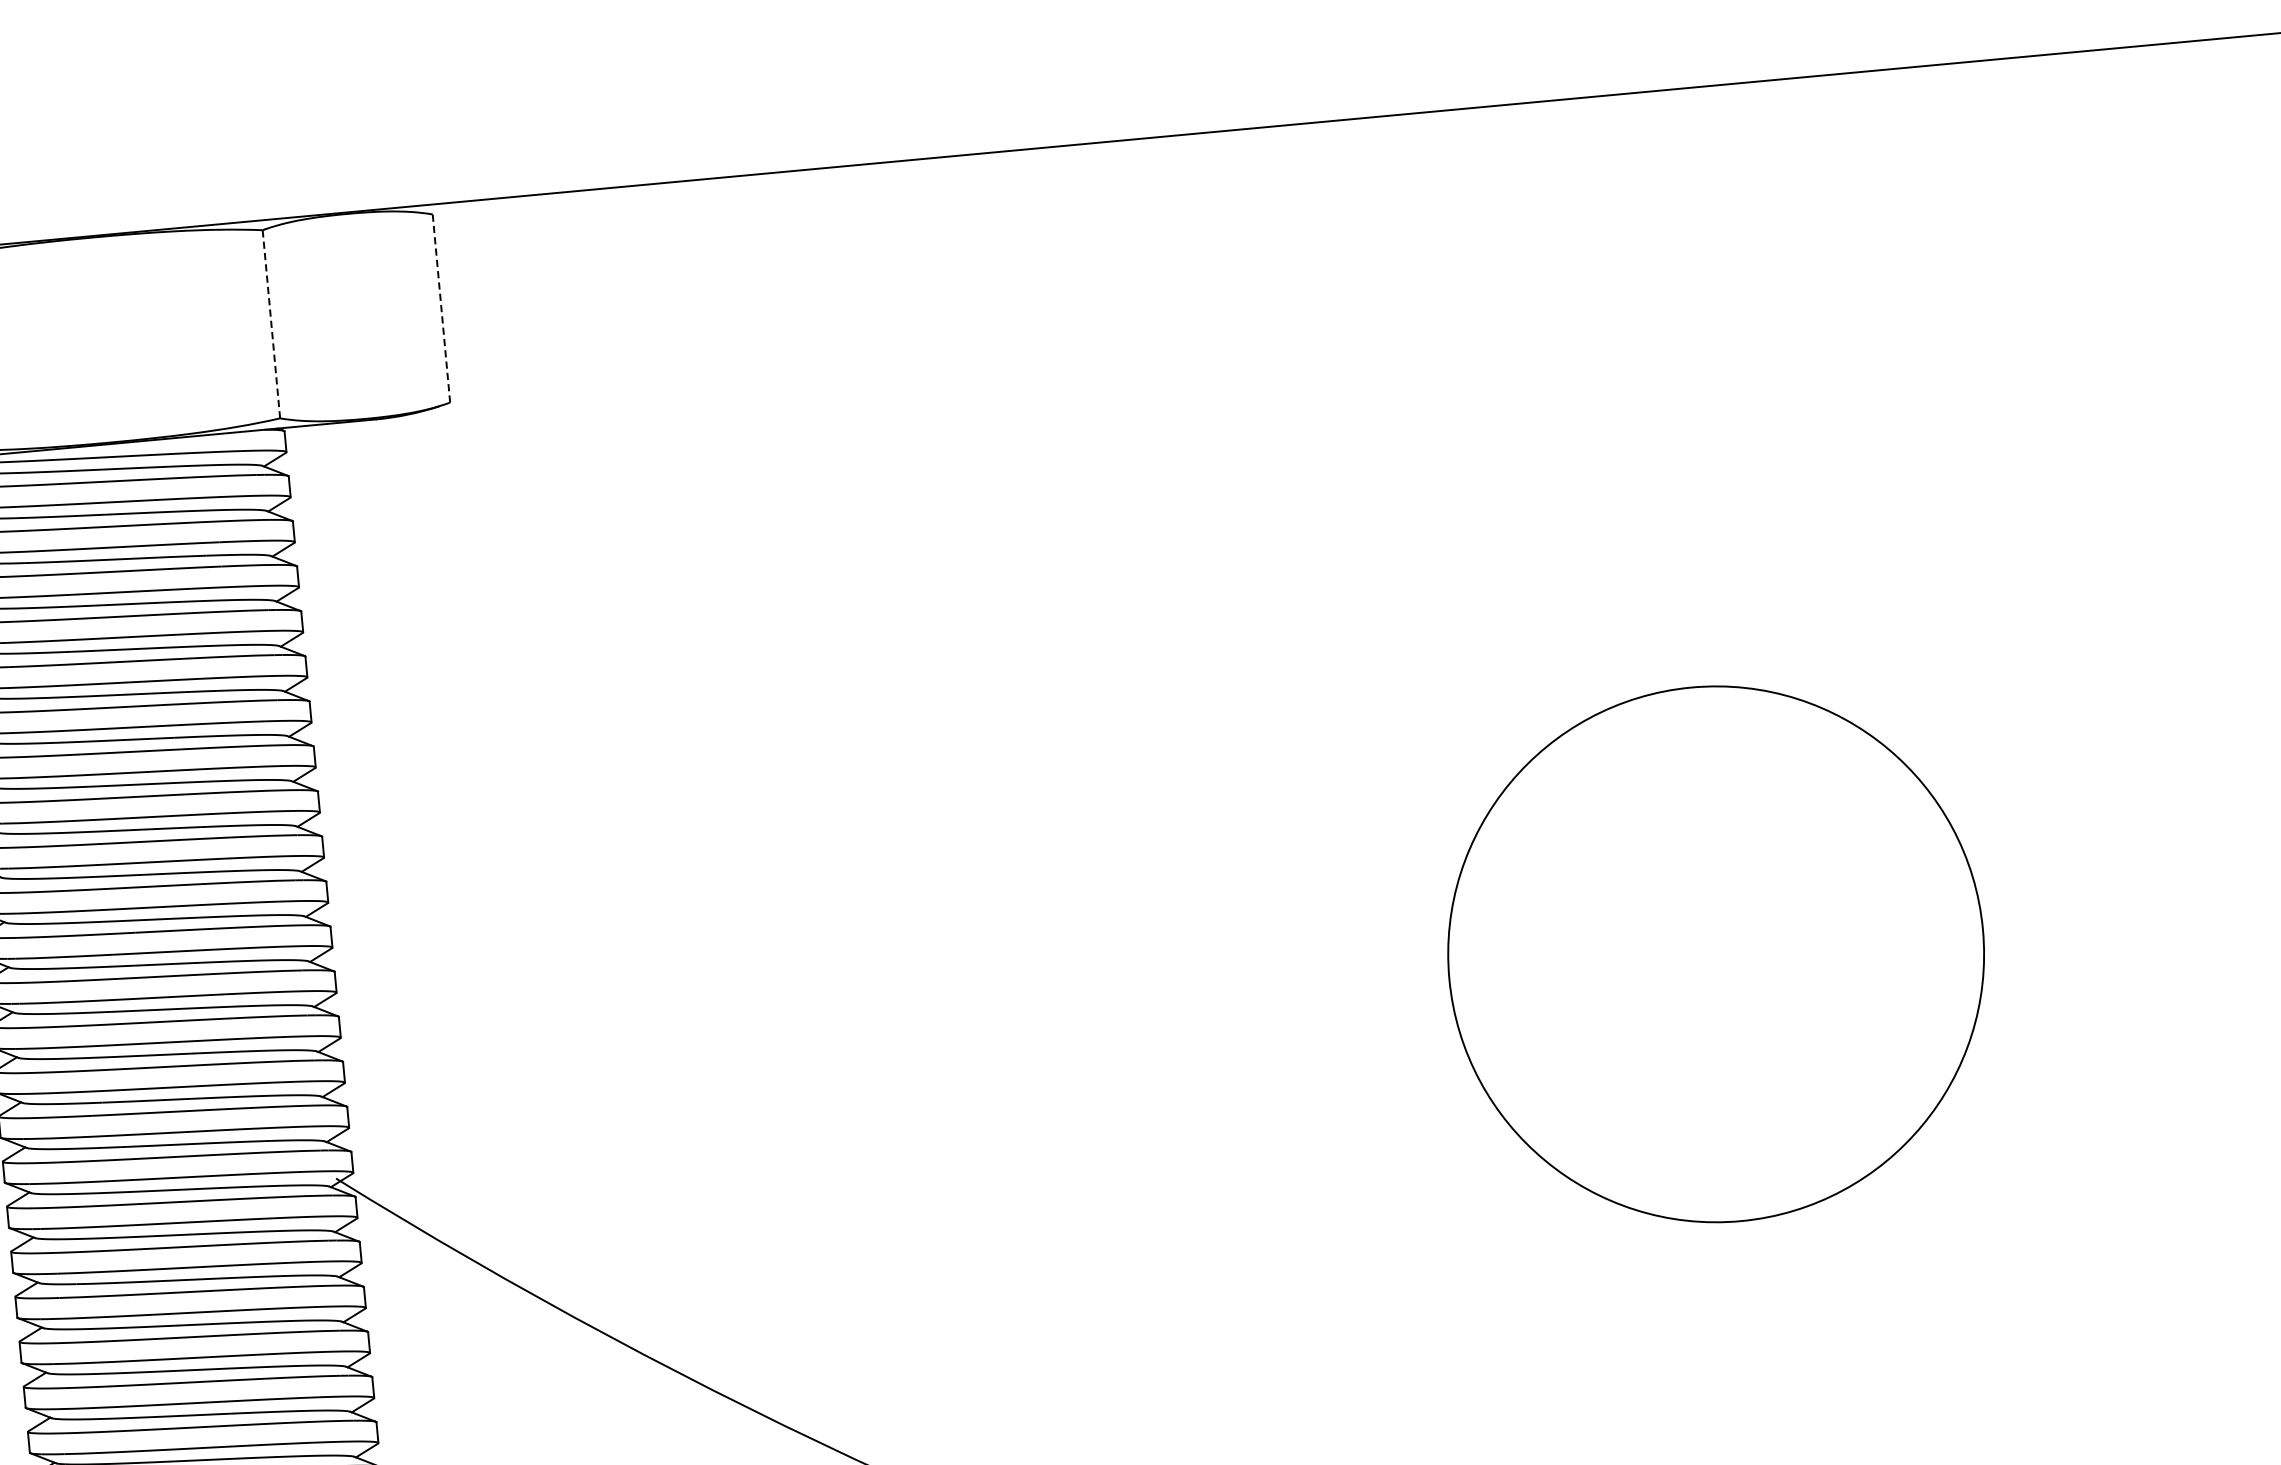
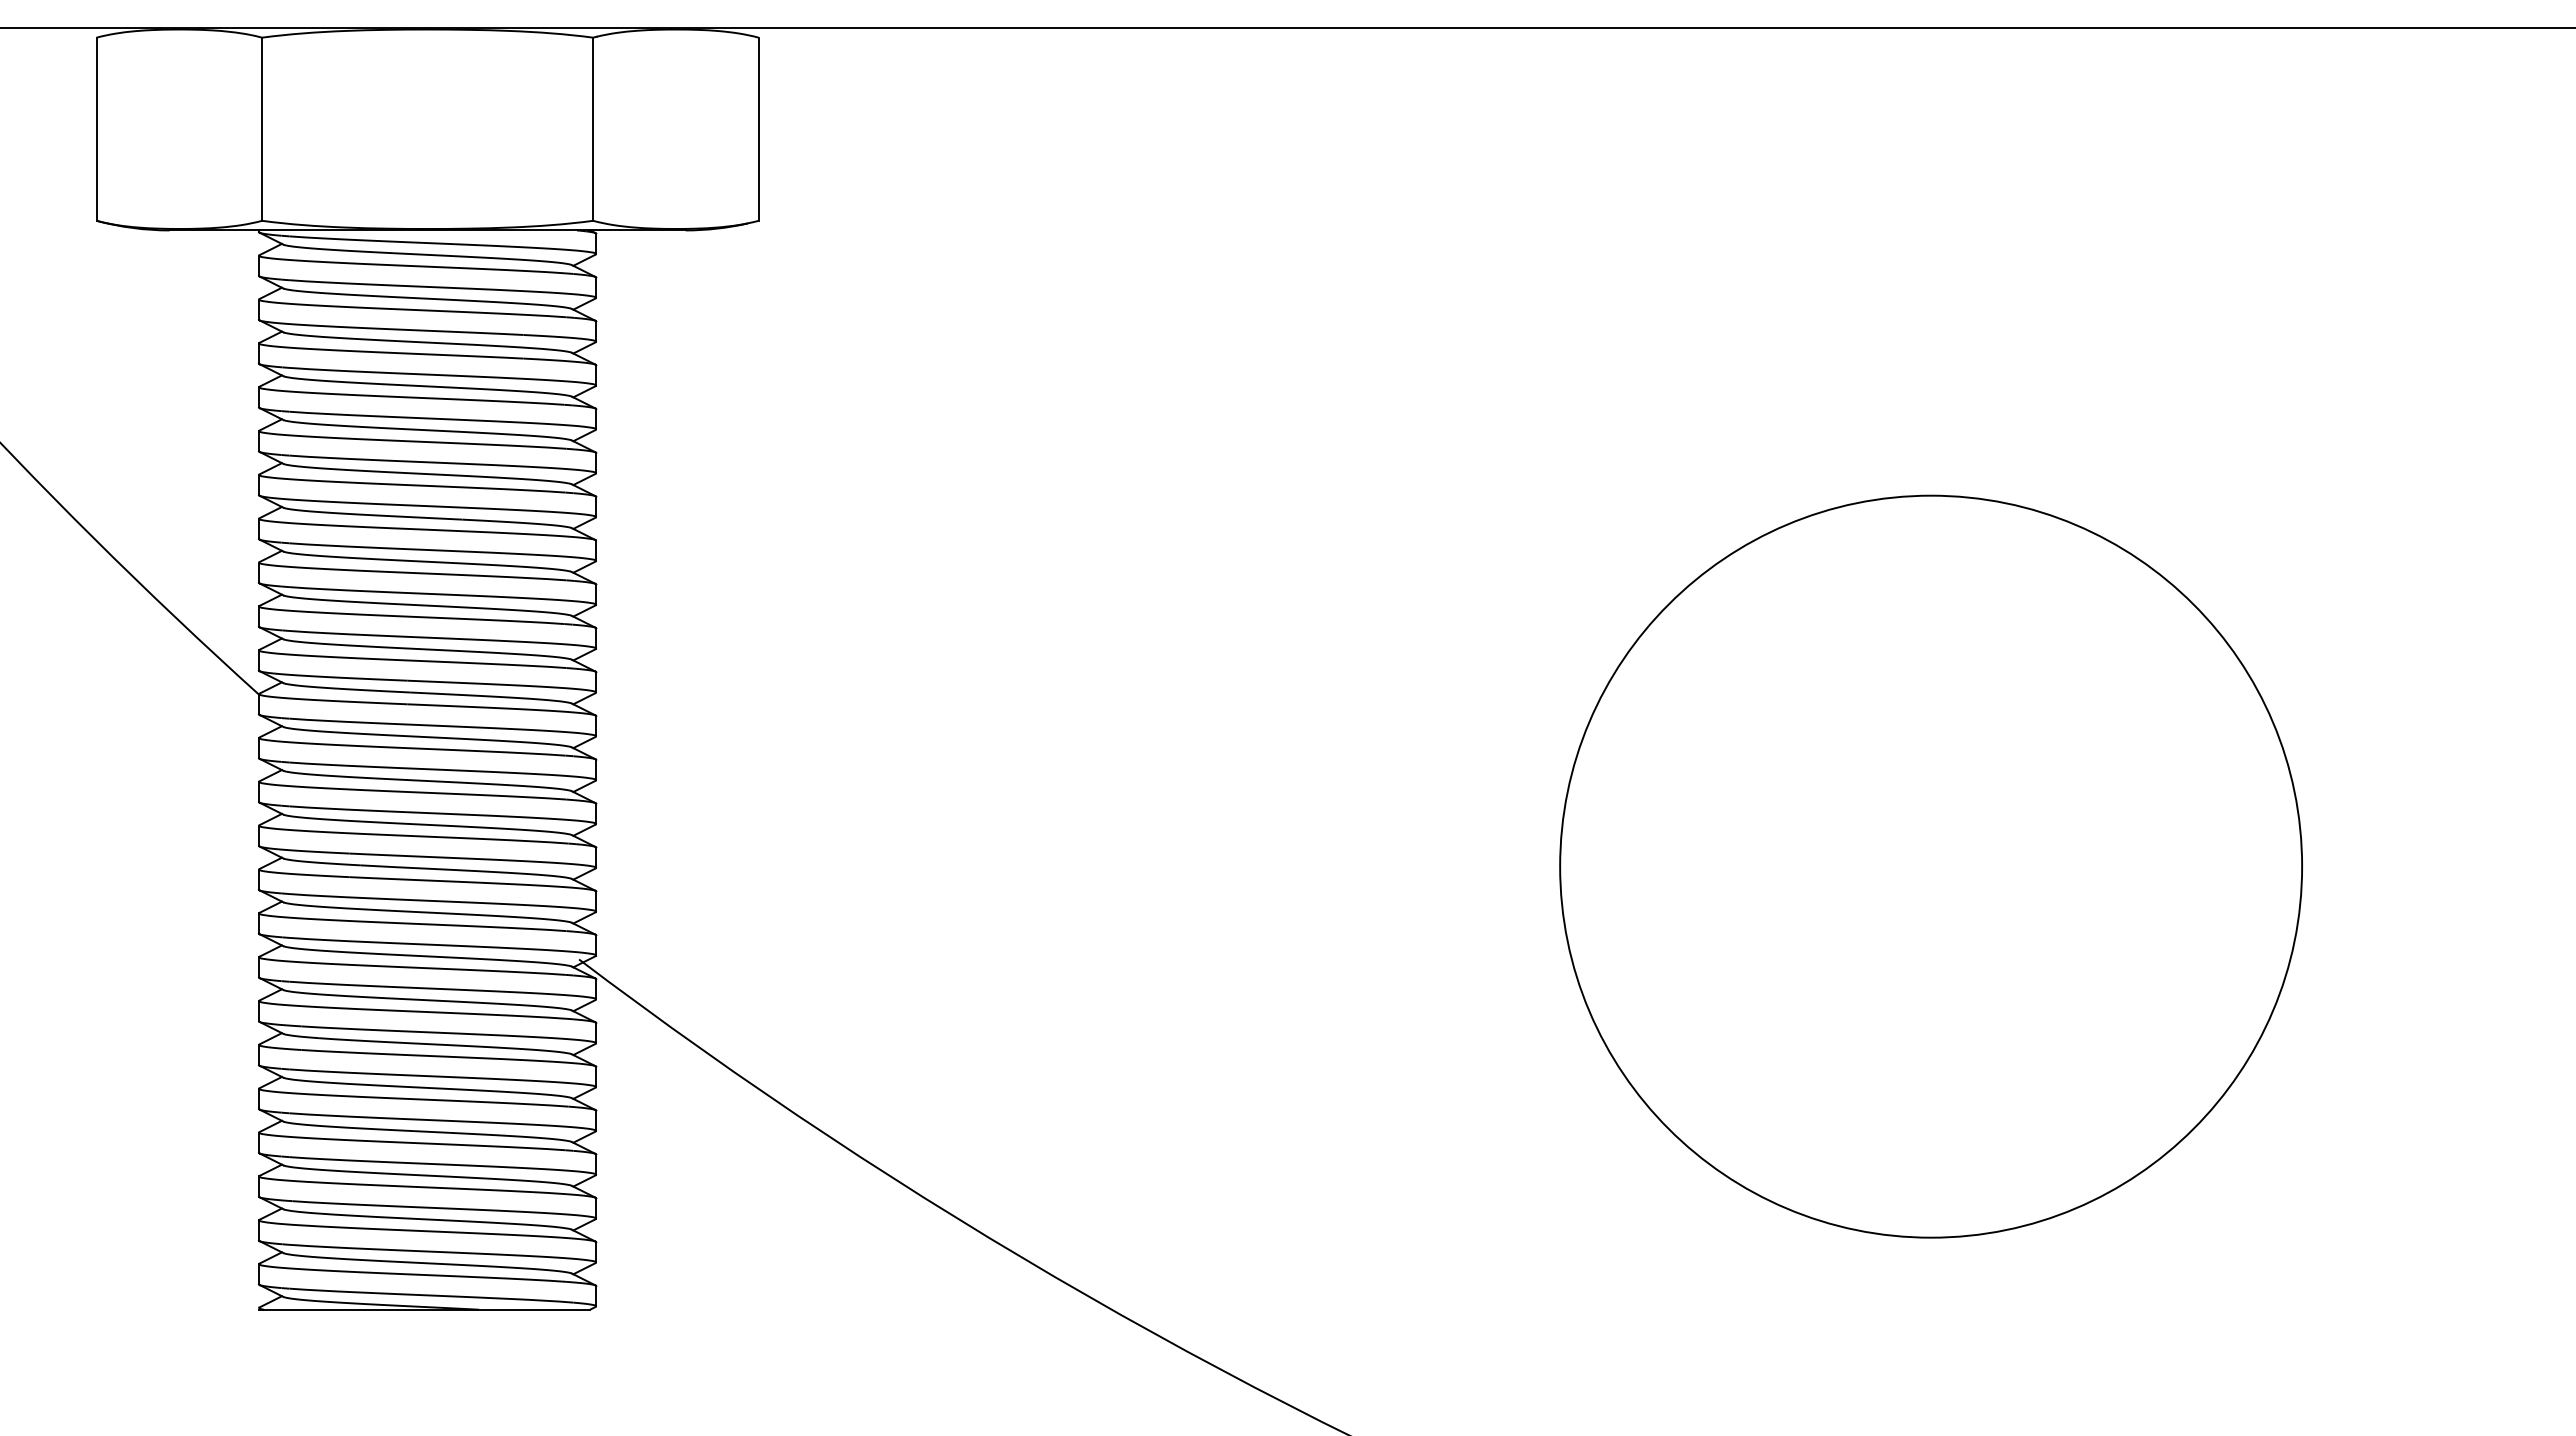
line: (441, 308) -> (758, 129), dashed -> solid
line: (271, 324) -> (593, 129), dashed -> solid
circle: (1716, 954) -> (1931, 866), size x1.43

